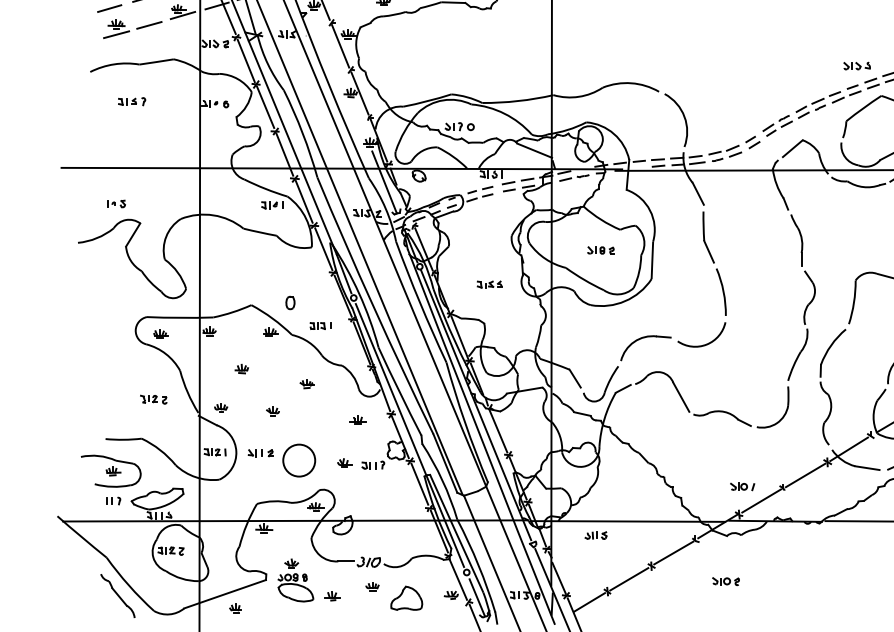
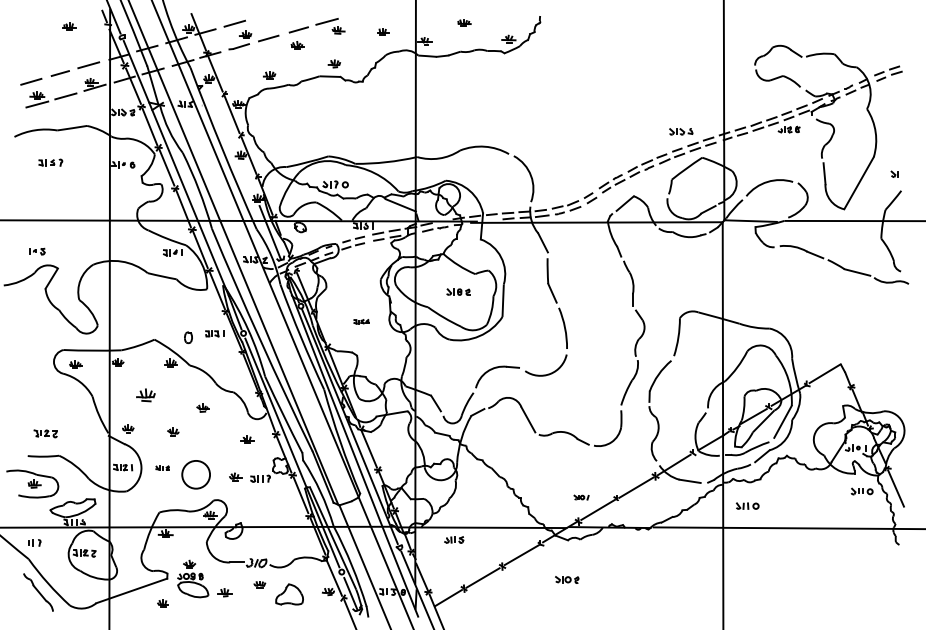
part: (489, 284) -> (361, 321), size x0.7
part: (320, 325) -> (214, 333), moved
part: (242, 368) -> (146, 394), size x1.6
part: (153, 399) -> (45, 433), moved
part: (260, 452) -> (162, 467), size x0.6
part: (742, 486) -> (581, 497), size x0.7
part: (113, 500) -> (34, 542), moved
part: (235, 608) -> (162, 603), moved

